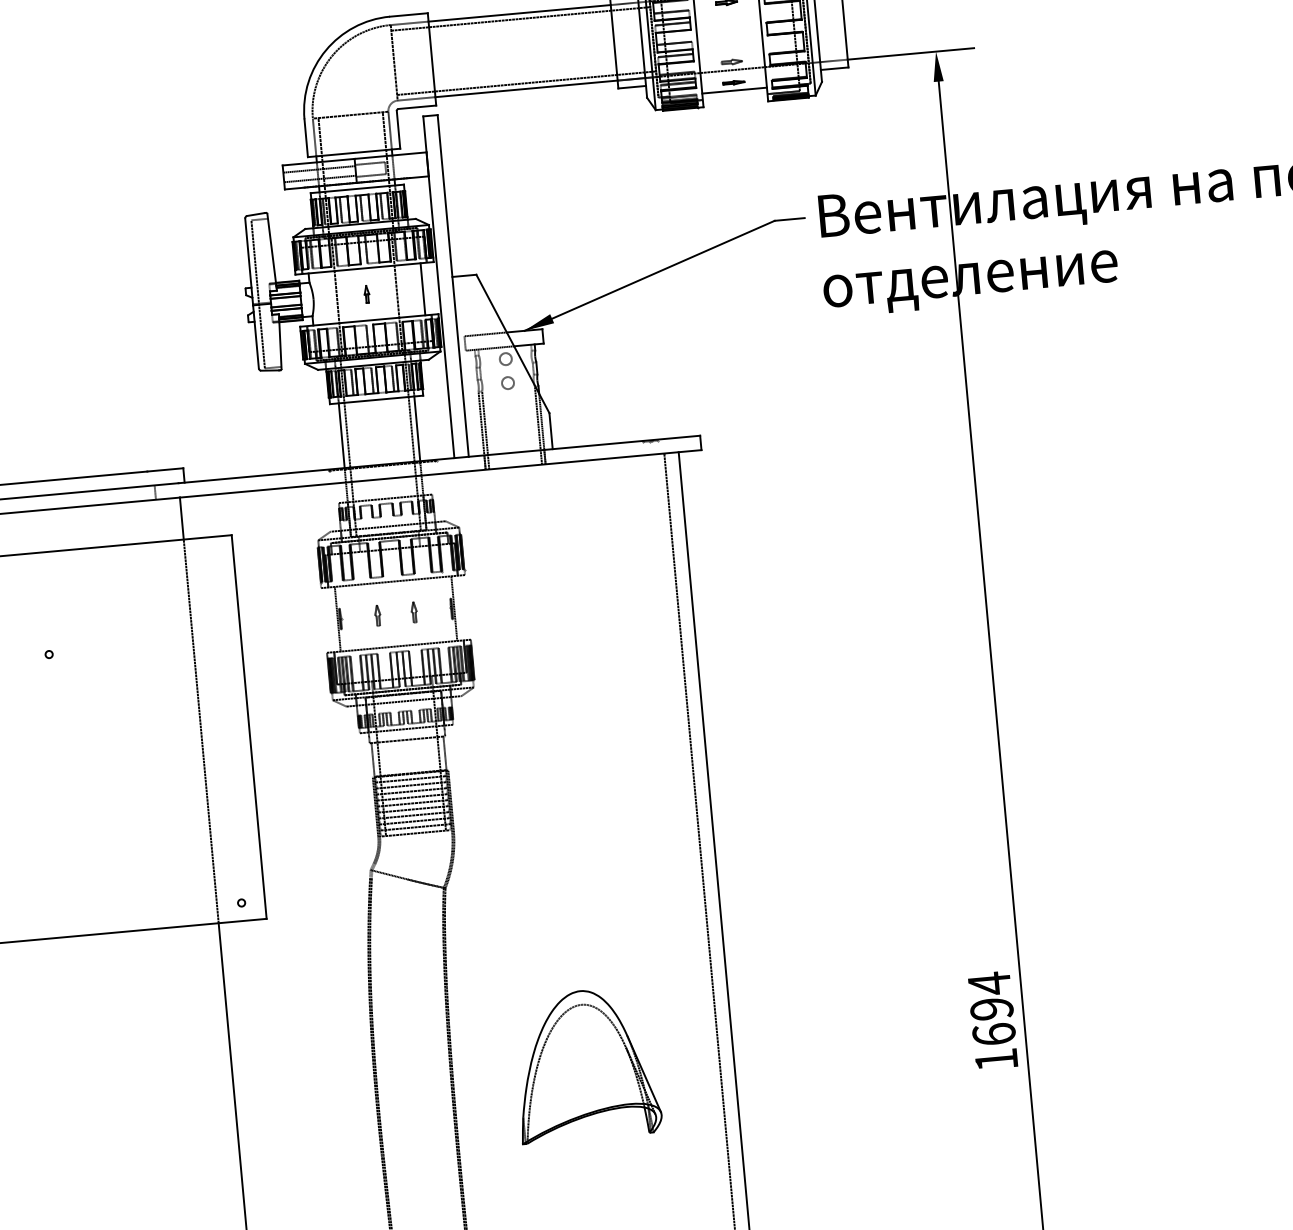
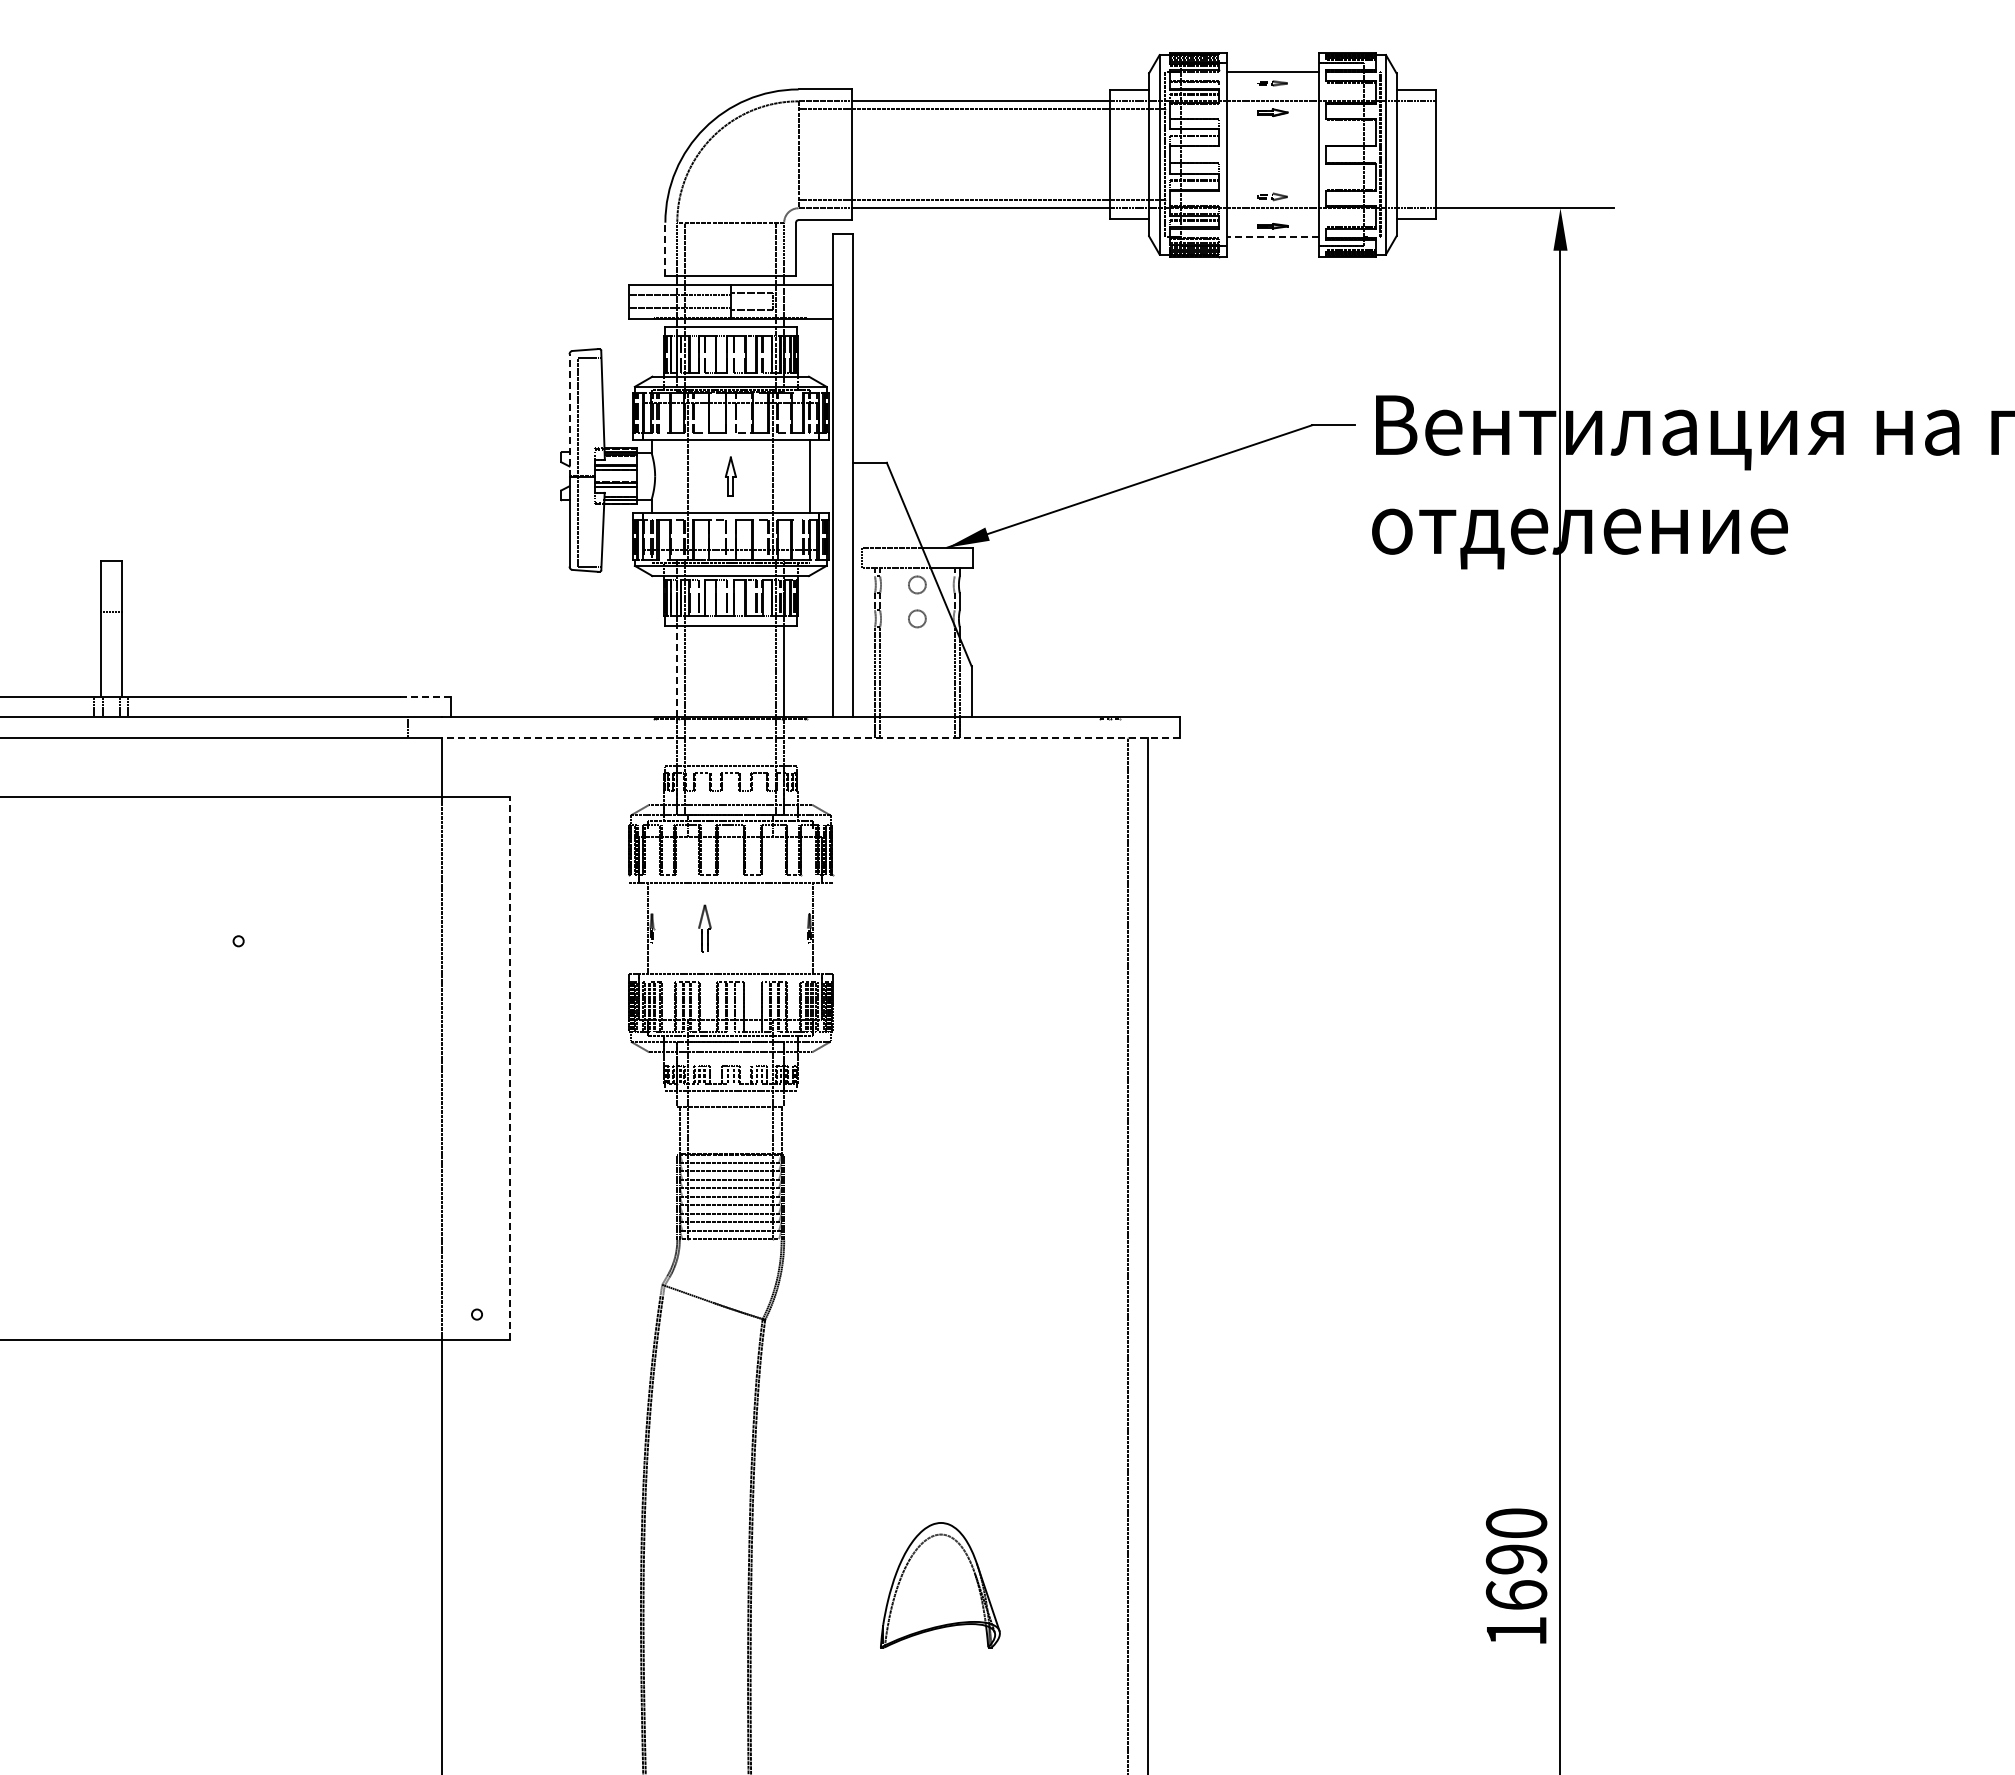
line: (734, 90) -> (1272, 237), solid -> dashed
line: (306, 138) -> (665, 249), solid -> dashed
line: (249, 261) -> (569, 415), solid -> dashed
part: (366, 293) -> (730, 475), size x1.6
line: (341, 435) -> (677, 671), solid -> dashed
line: (165, 469) -> (425, 696), solid -> dashed
line: (440, 473) -> (810, 737), solid -> dashed
part: (414, 611) -> (756, 927), removed
part: (377, 615) -> (704, 928), size x1.6
line: (249, 726) -> (510, 1068), solid -> dashed
text: (989, 983) -> (1516, 1523), 1694 -> 1690
part: (586, 1063) -> (940, 1584), size x0.6

